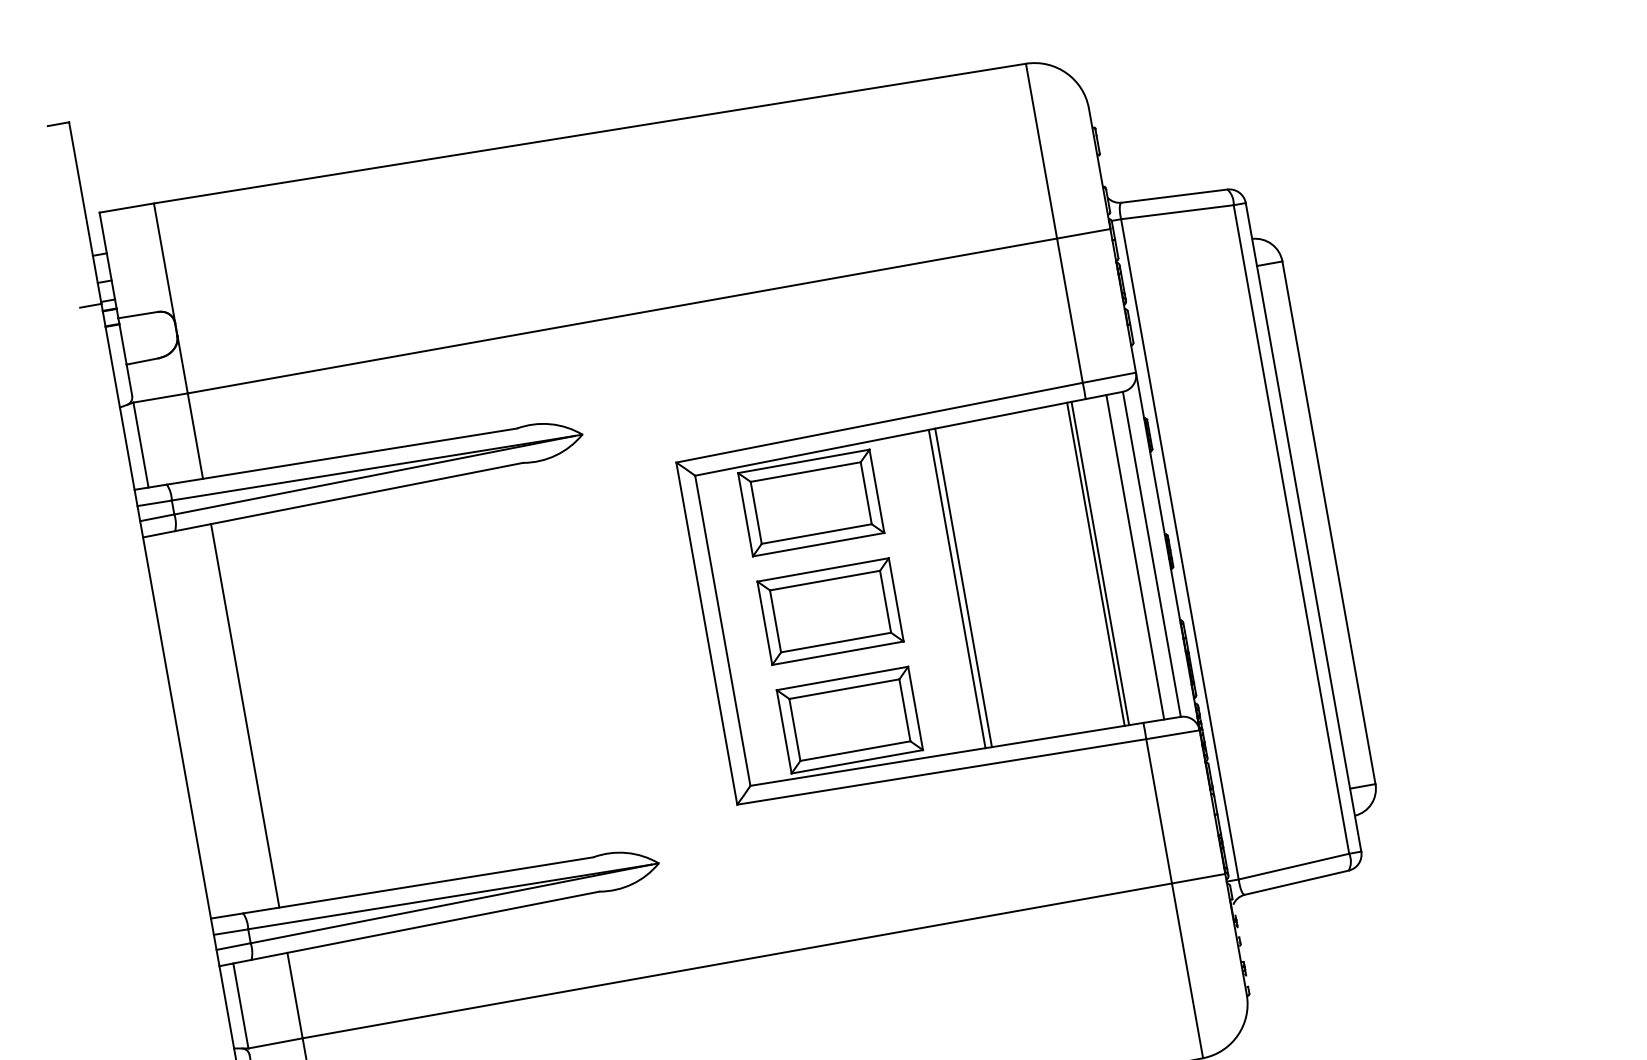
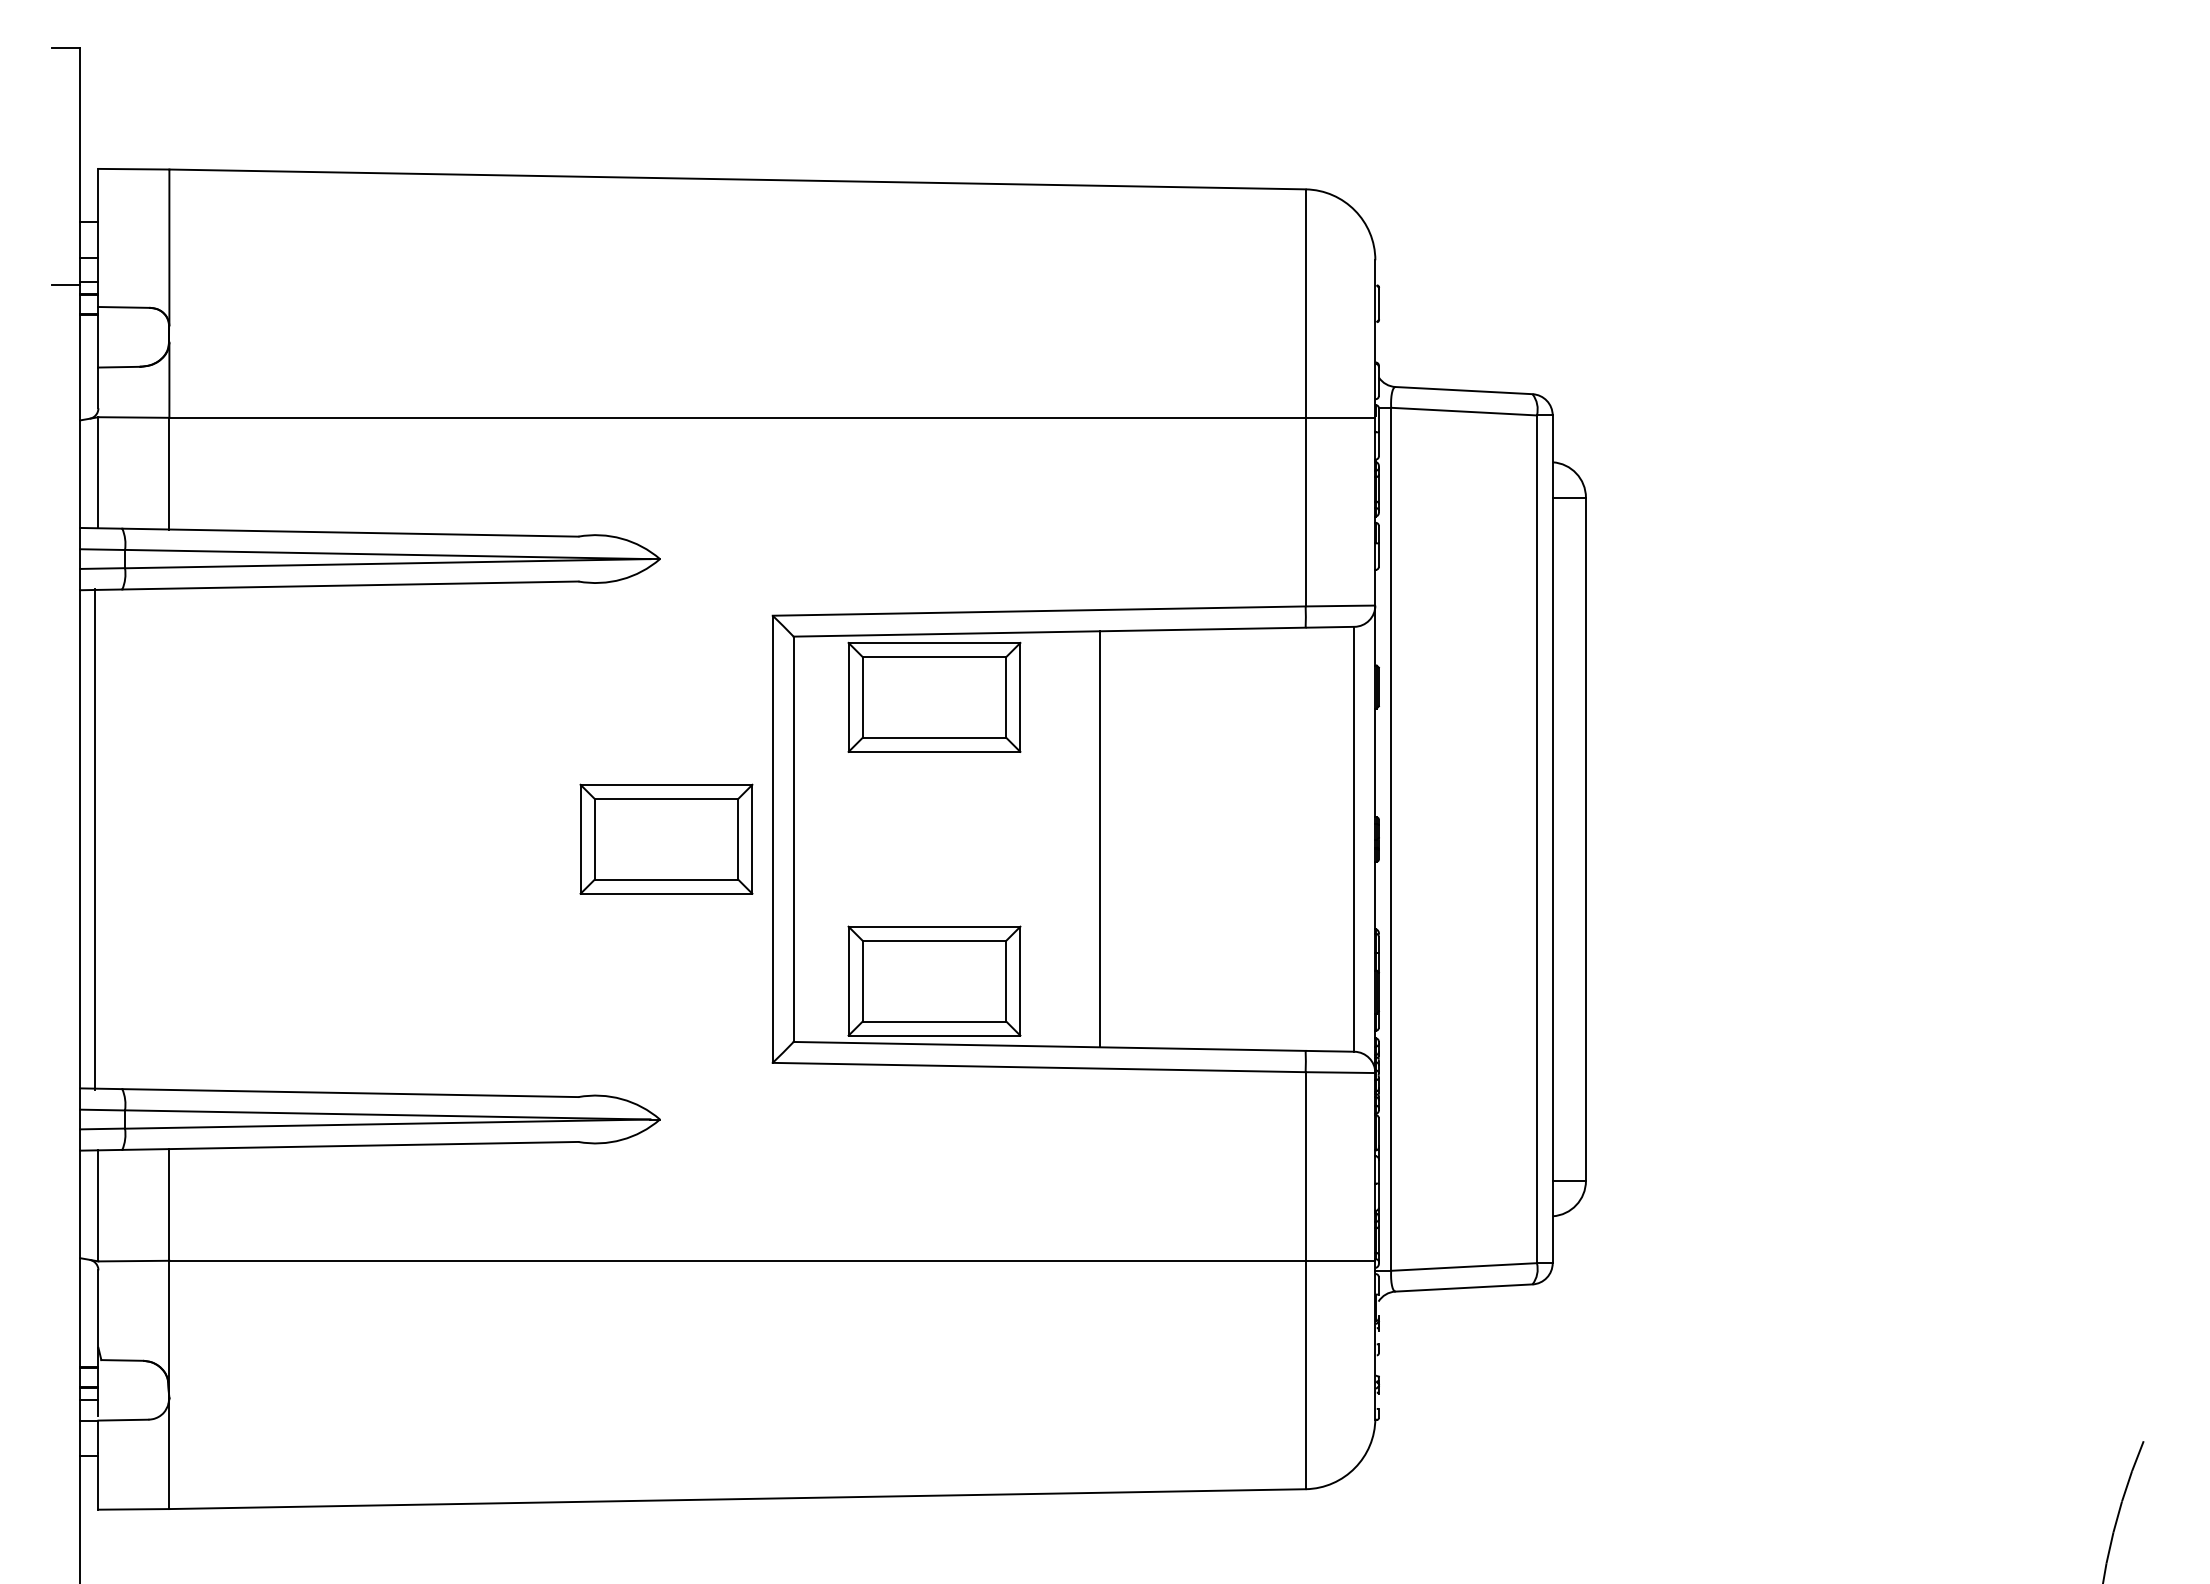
line: (1135, 557) -> (1332, 839), removed
line: (1100, 563) -> (1287, 839), removed
line: (1096, 564) -> (1281, 839), removed
line: (963, 588) -> (1108, 839), removed
part: (830, 610) -> (666, 838), moved
line: (245, 715) -> (95, 838), moved

